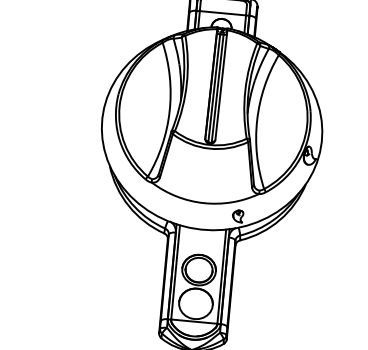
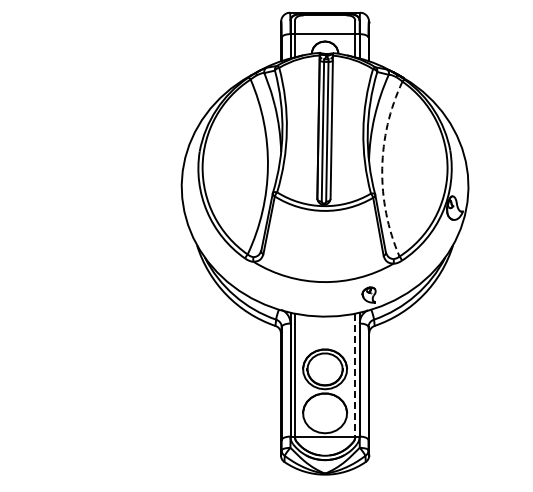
arc: (257, 120) -> (382, 168), solid -> dashed
line: (221, 276) -> (355, 375), solid -> dashed

